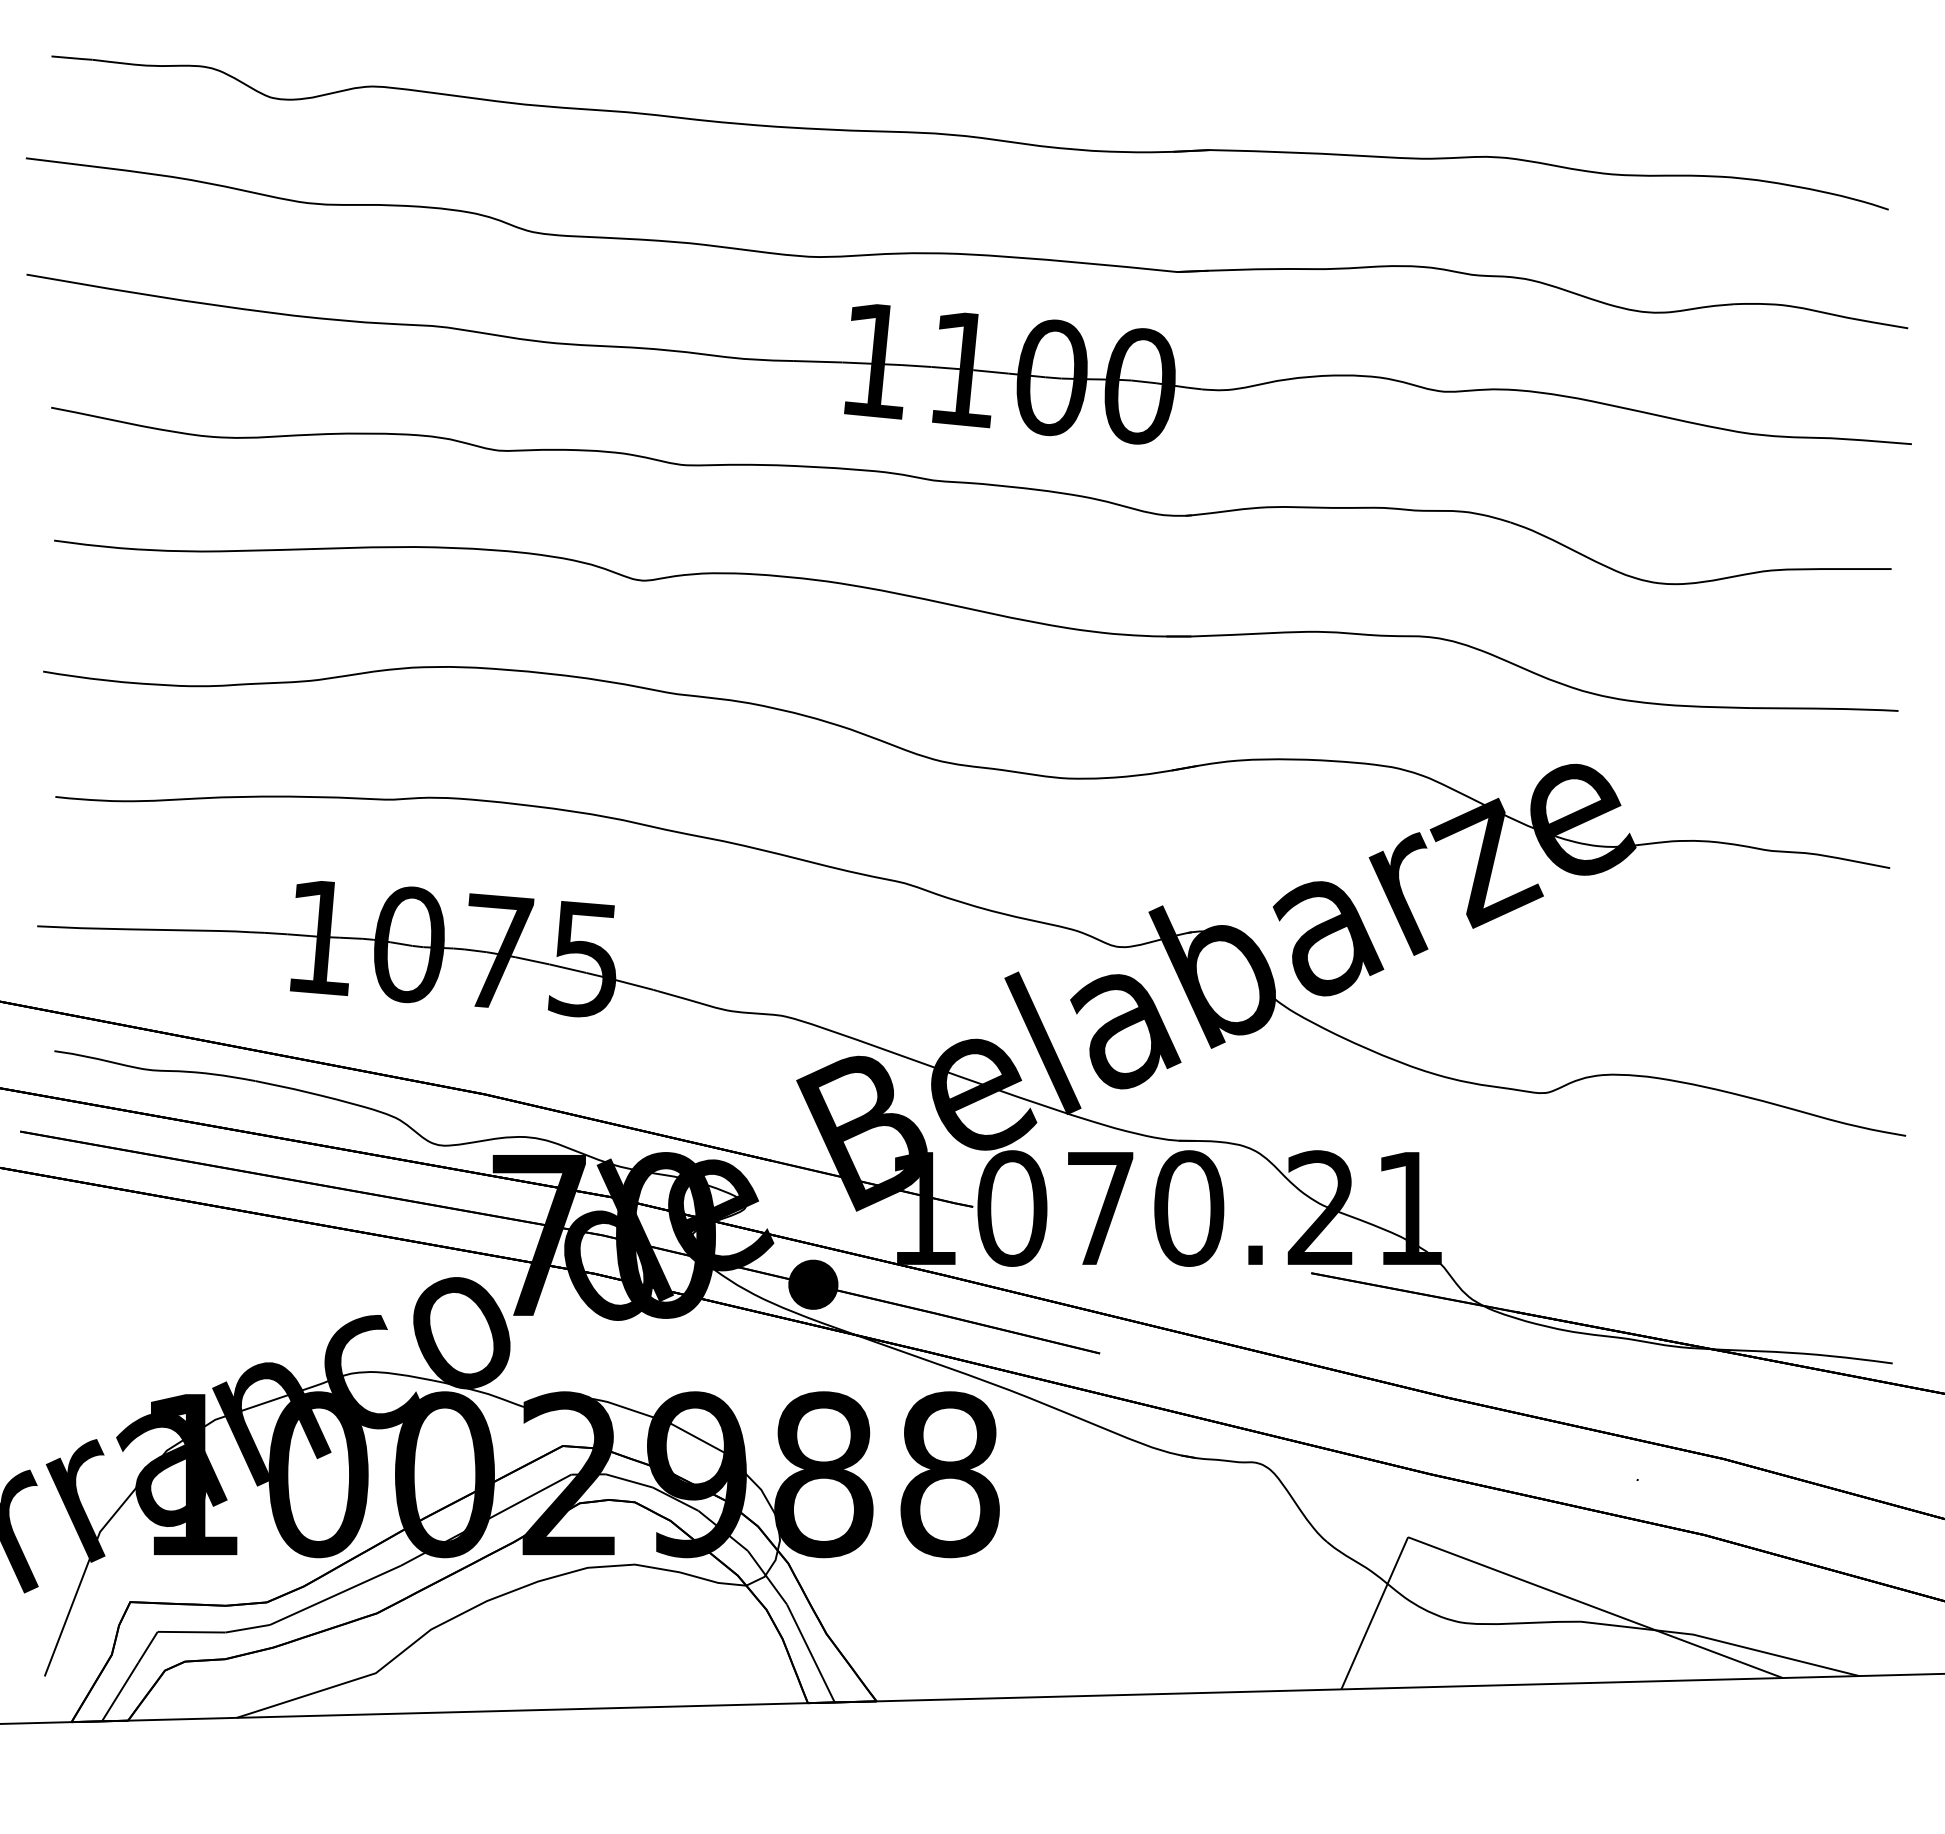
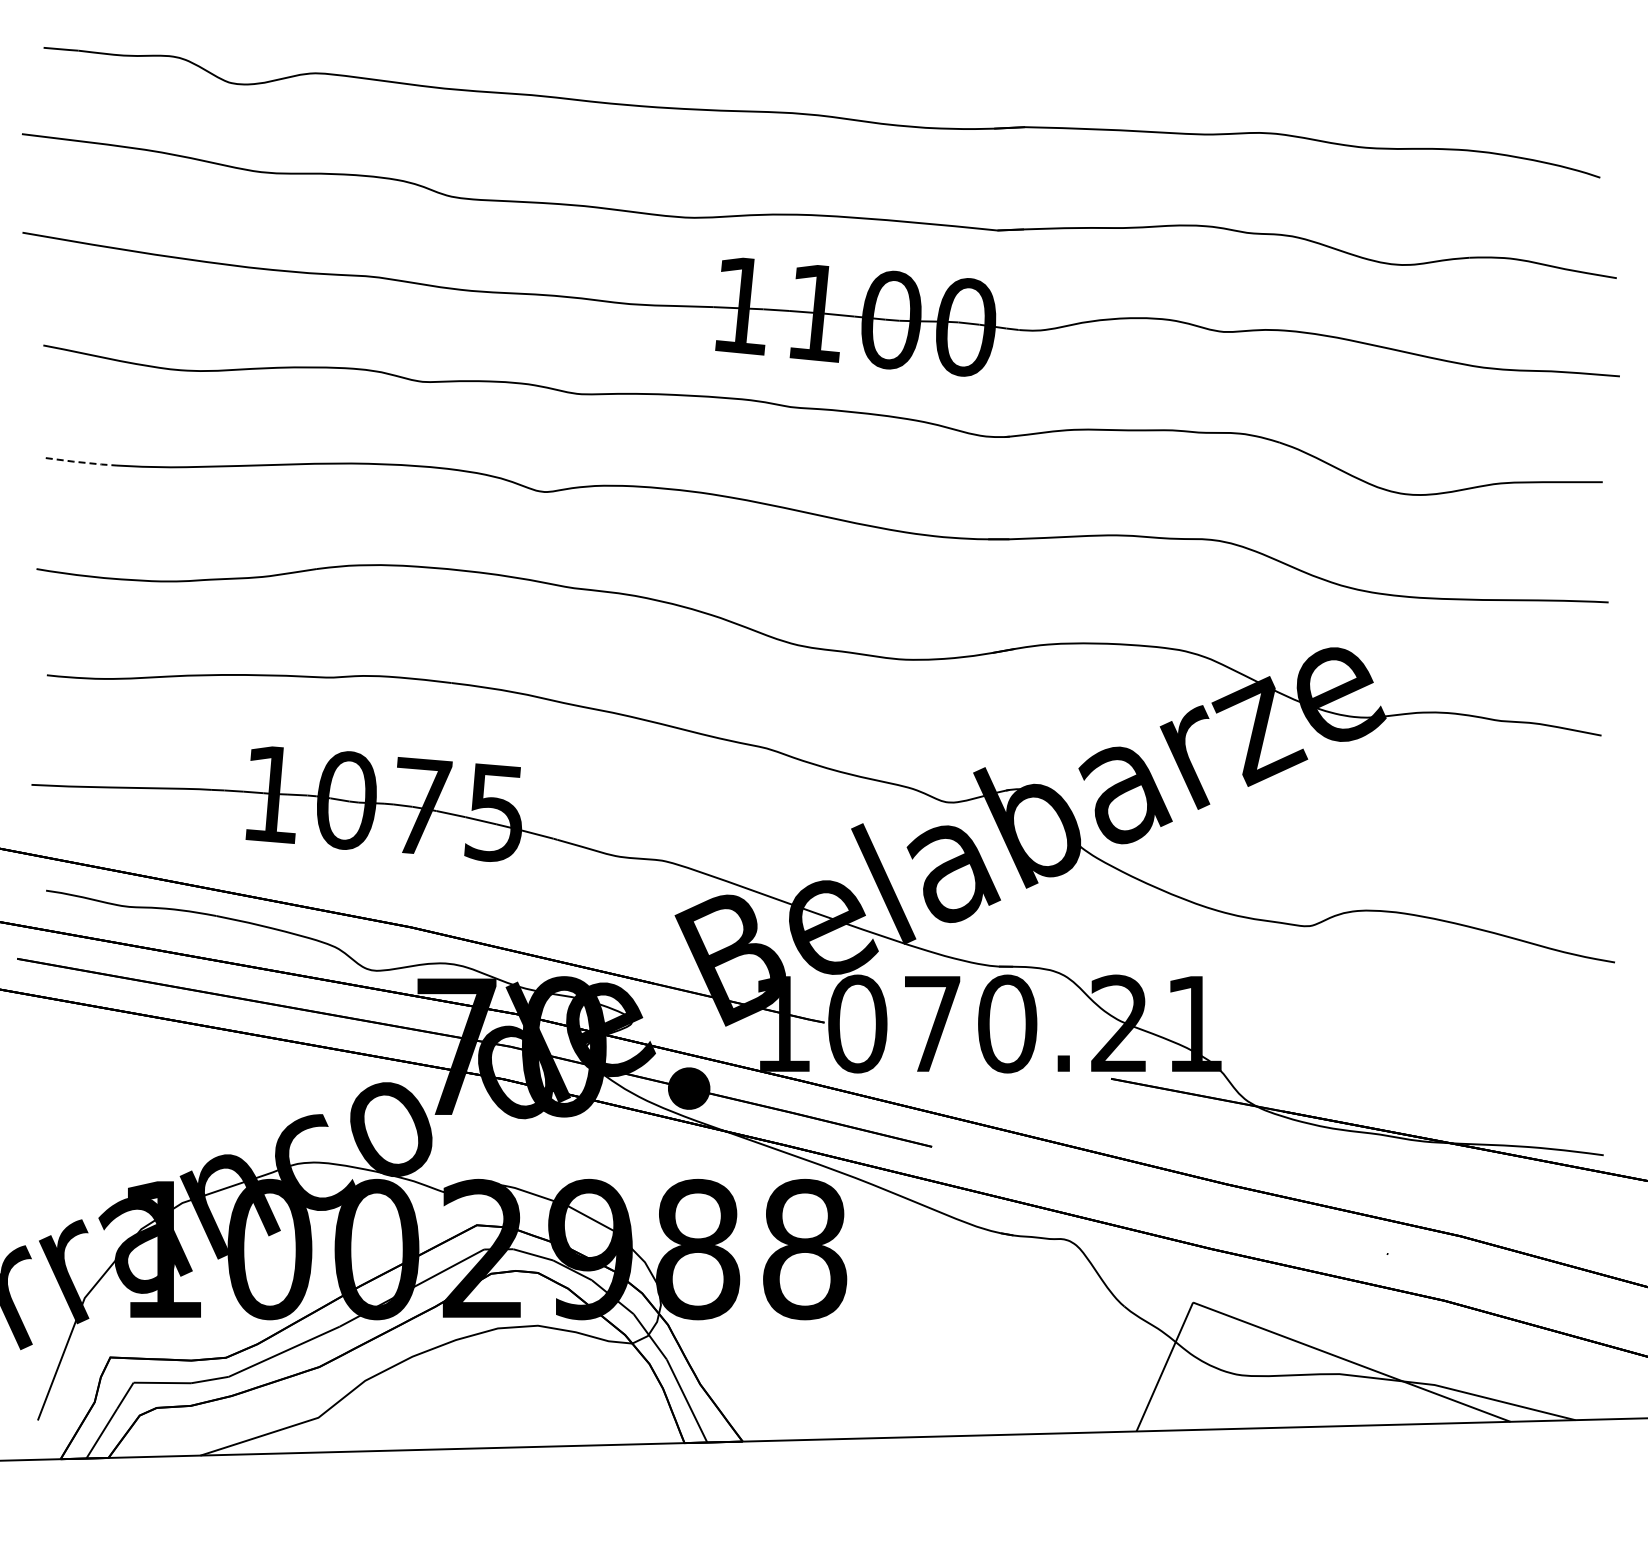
line: (96, 545) -> (81, 462), solid -> dashed

